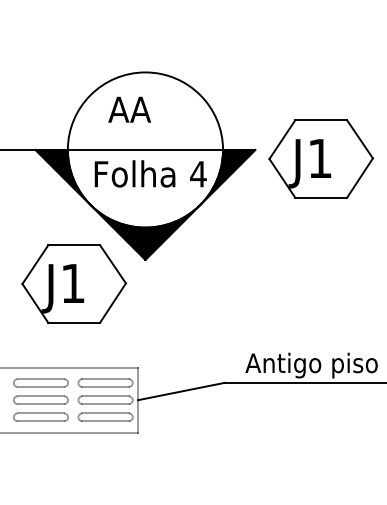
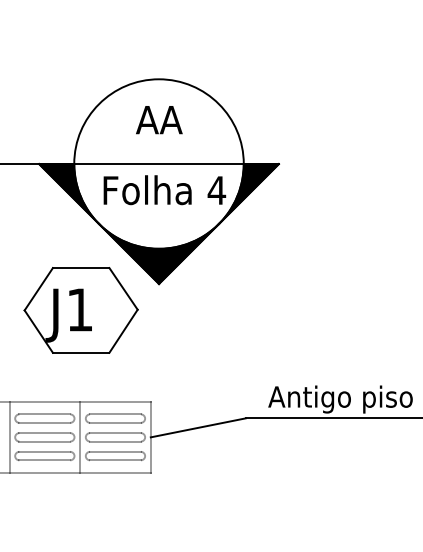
text: (129, 109) -> (159, 119), moved
part: (321, 158) -> (351, 173), removed
line: (8, 399) -> (9, 436), added
line: (73, 399) -> (80, 436), added

